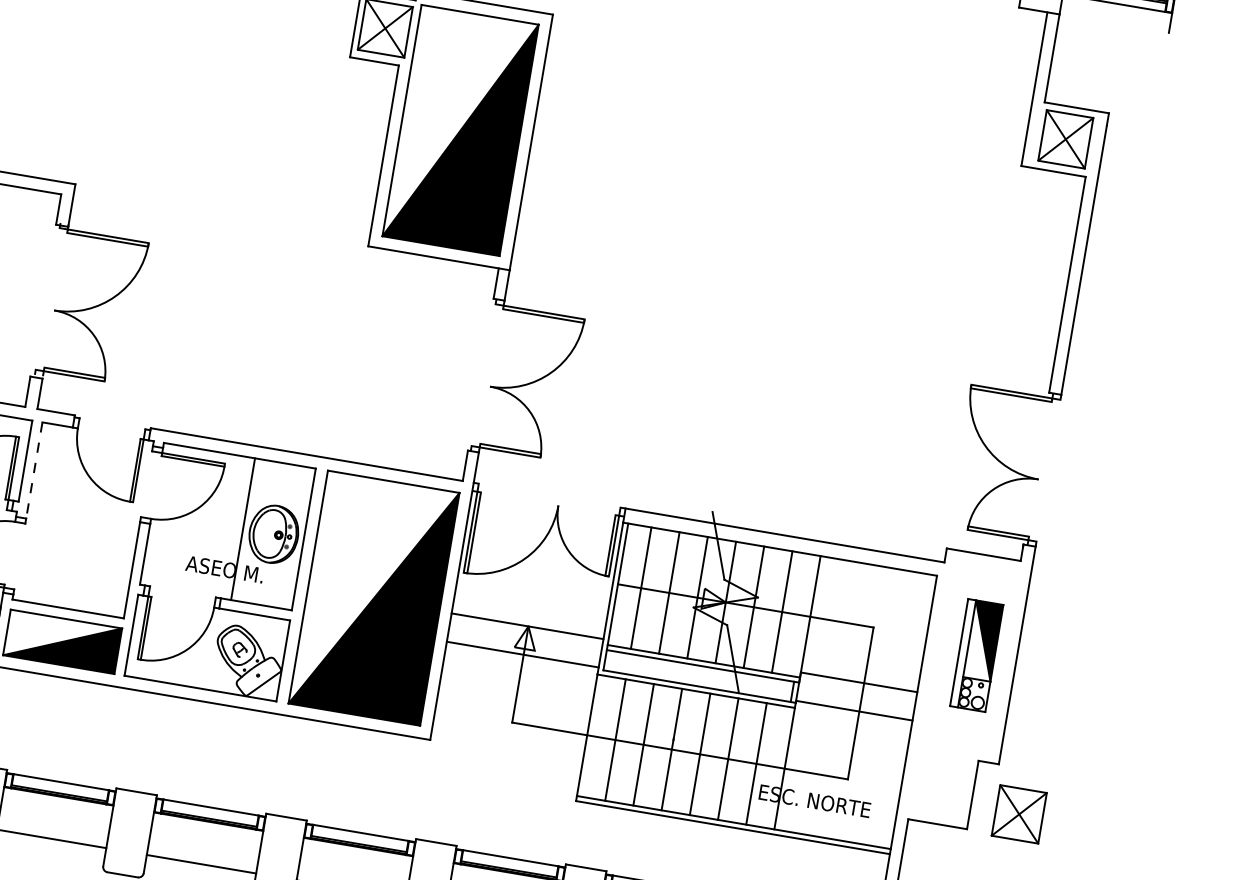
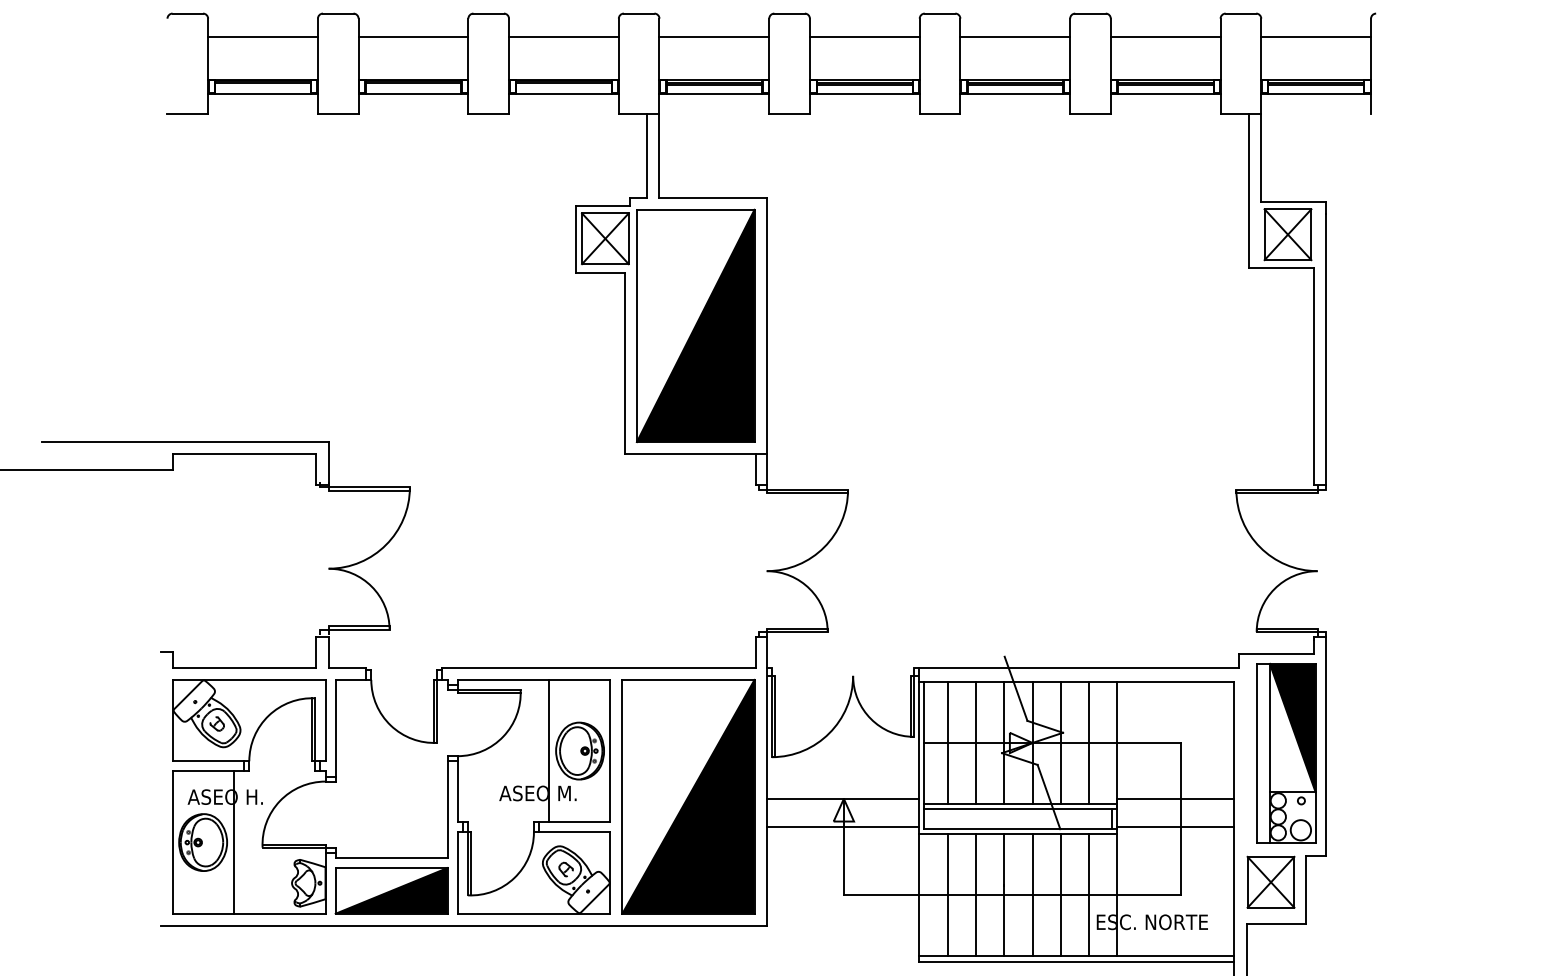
line: (34, 470) -> (335, 728), dashed -> solid
part: (977, 654) -> (1286, 752), size x1.67
part: (1018, 813) -> (1270, 881), moved

